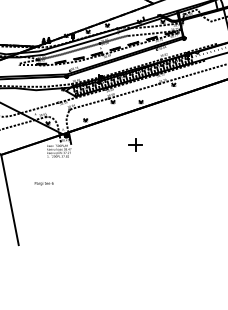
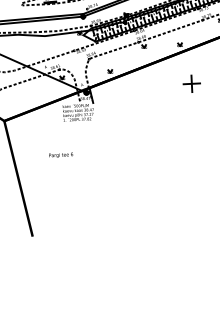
part: (135, 144) -> (191, 83), moved

